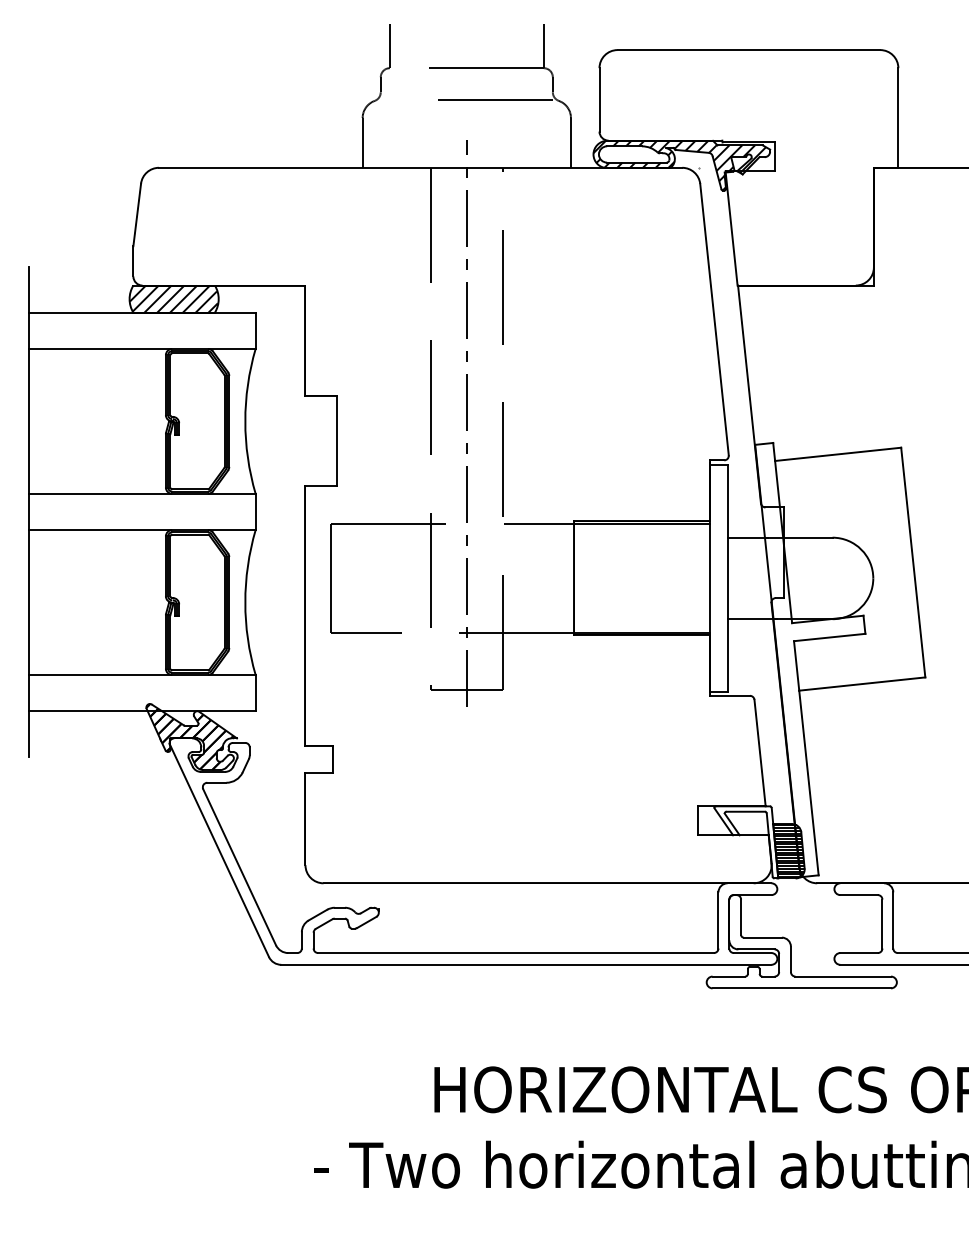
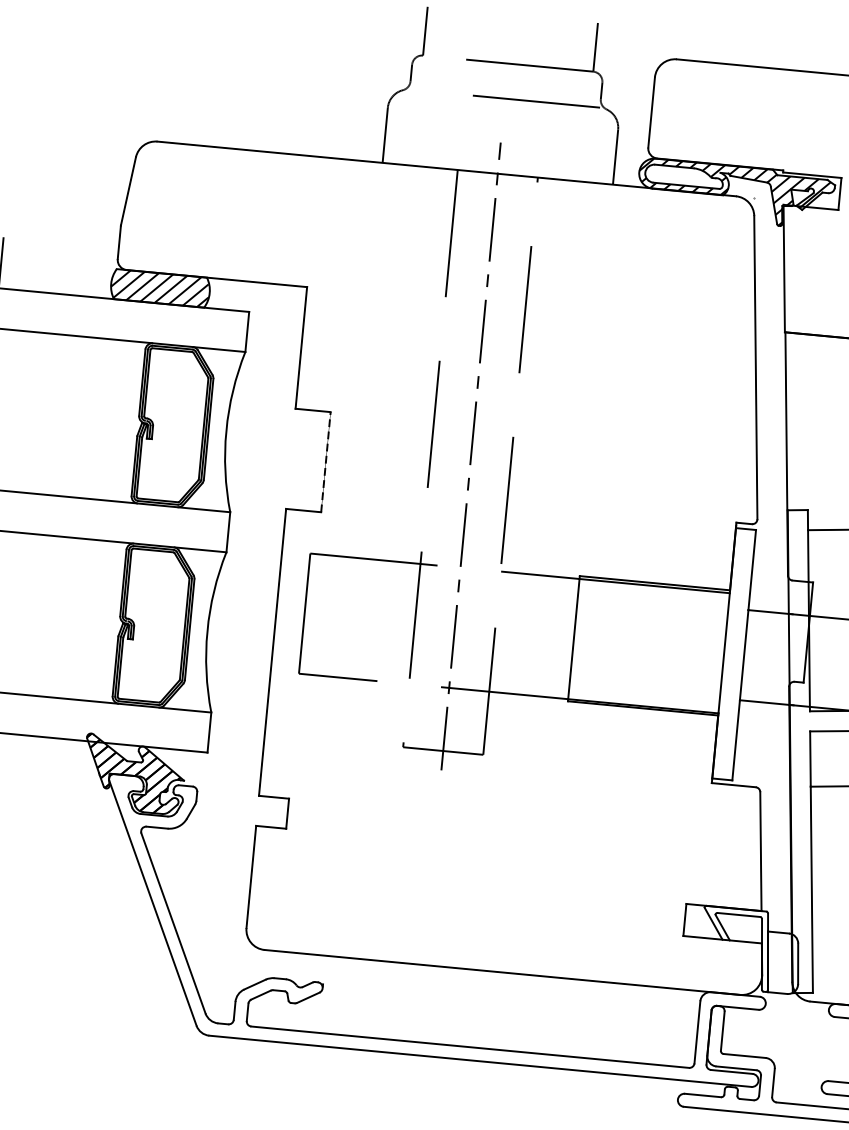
line: (337, 440) -> (326, 461), solid -> dashed
hatch: (788, 851) -> (782, 963), removed

